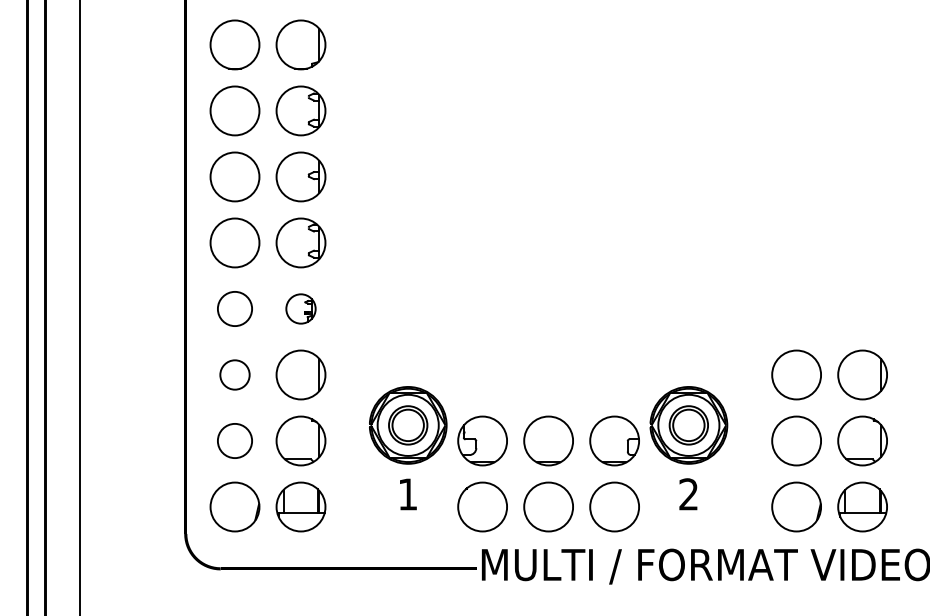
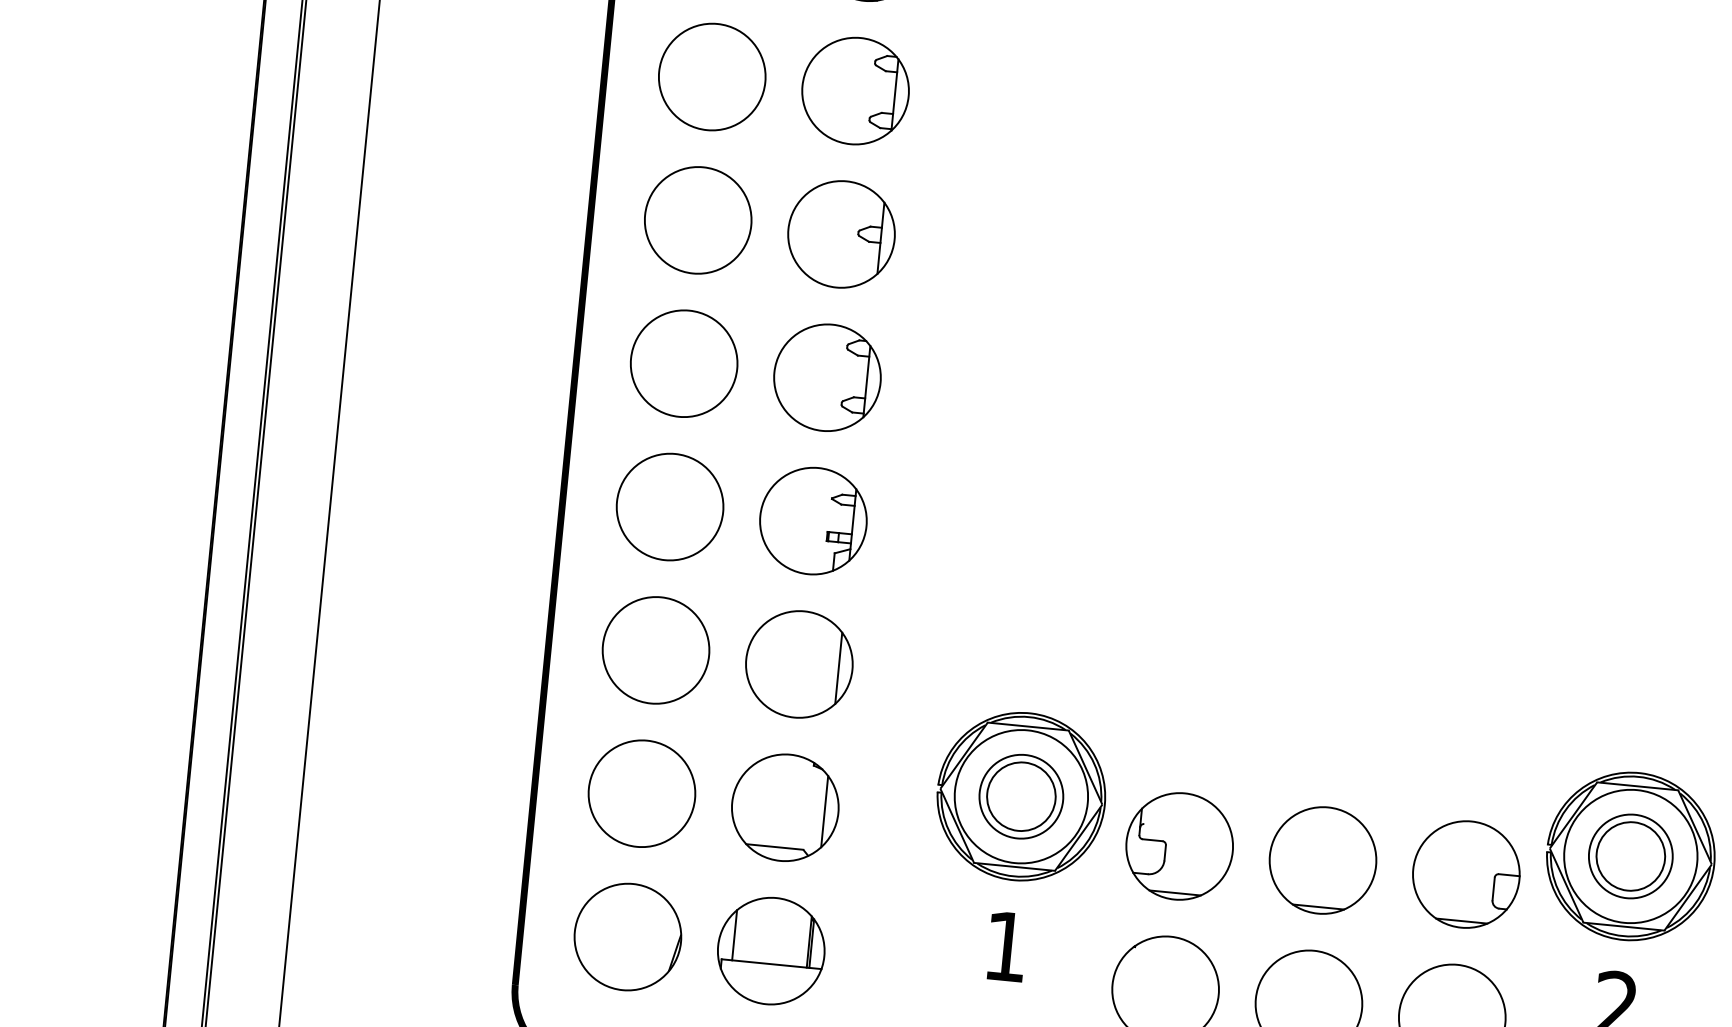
circle: (234, 308) -> (669, 505), size x1.43
part: (300, 308) -> (812, 519), size x1.67
circle: (234, 374) -> (655, 649), size x1.67
circle: (234, 440) -> (640, 792), size x1.43

